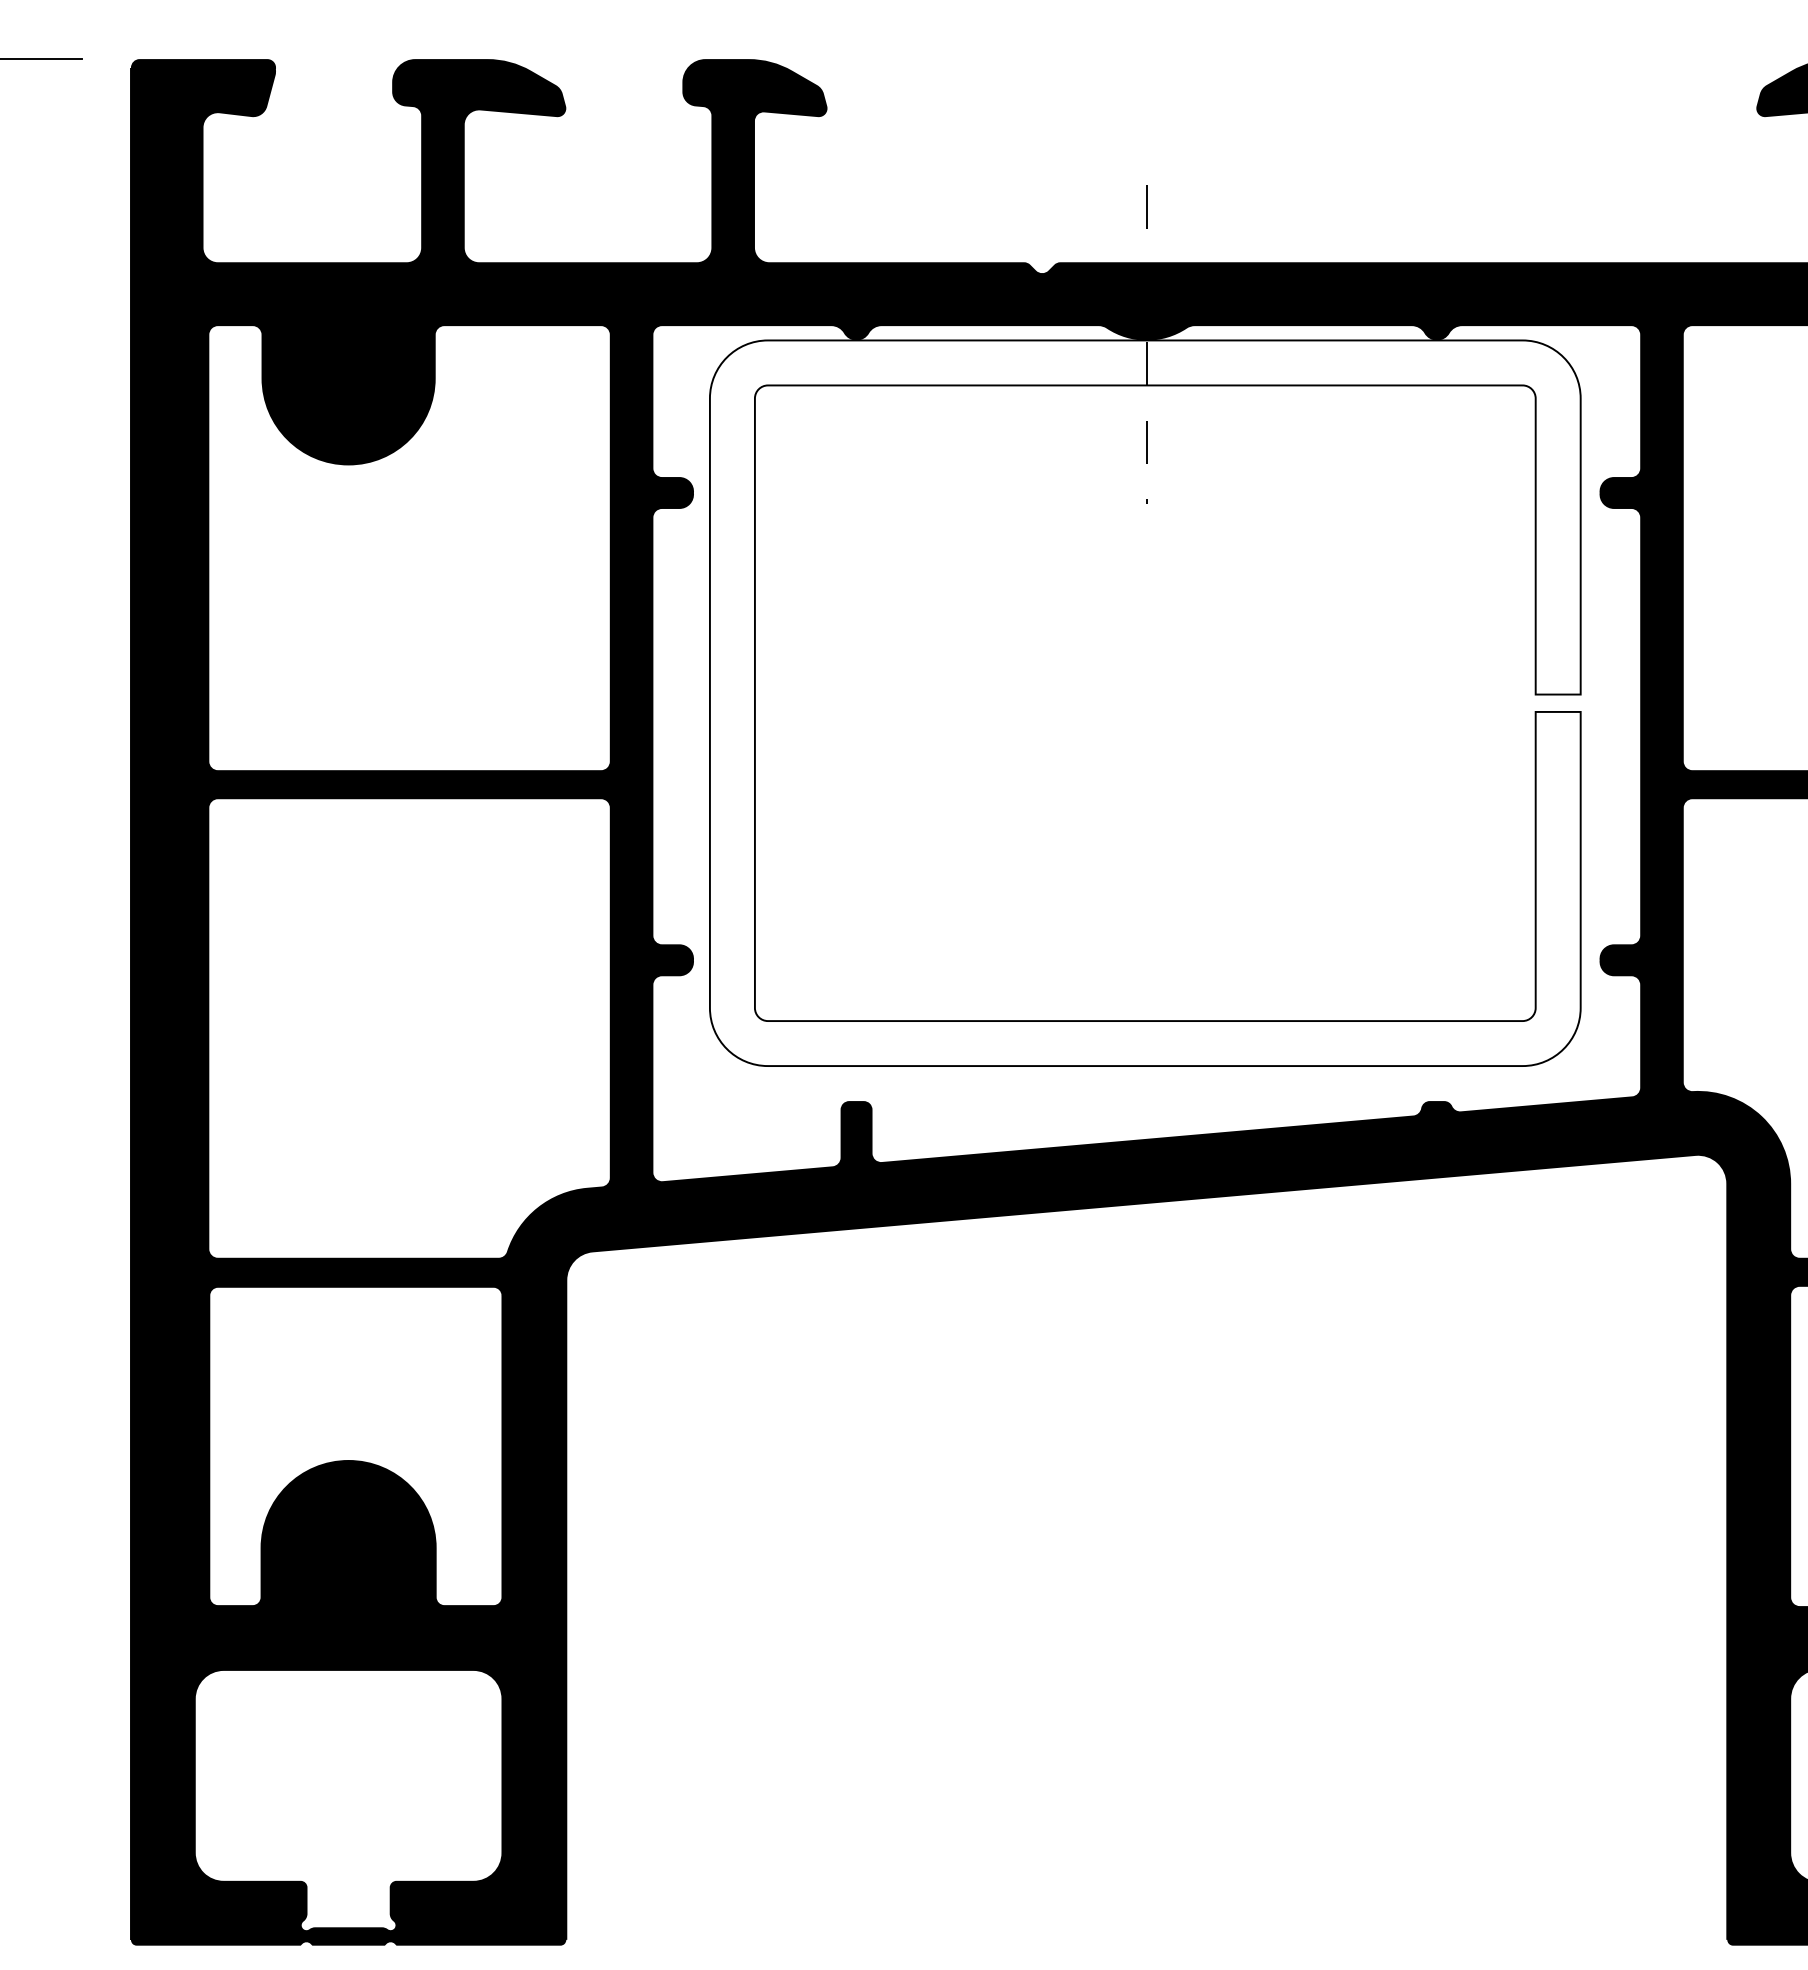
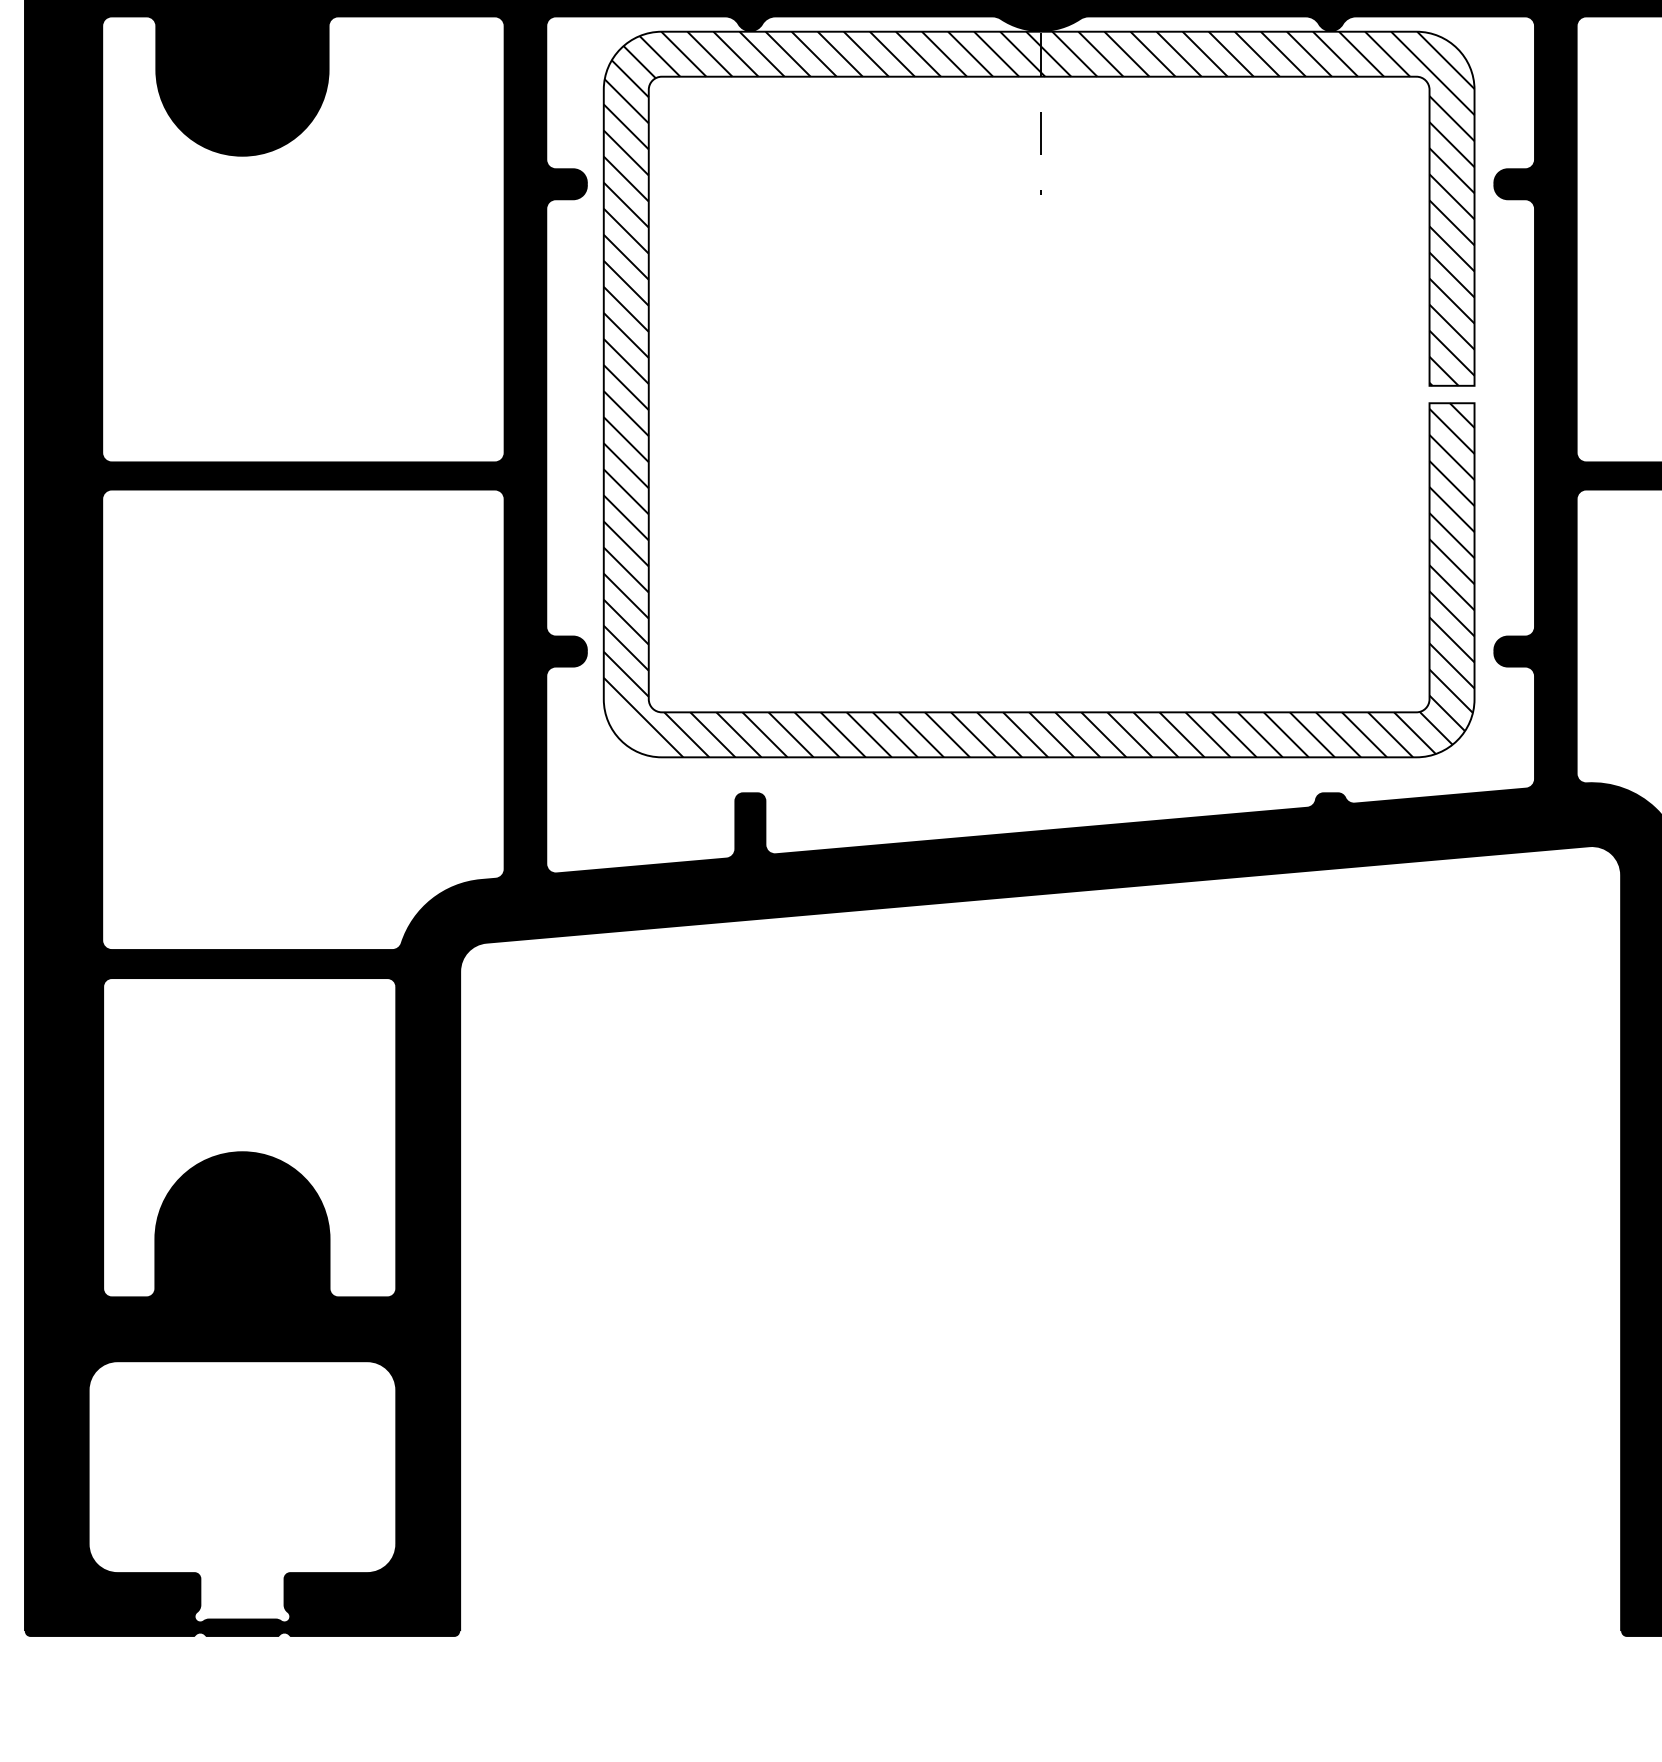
hatch: (1144, 703) -> (1038, 394), added

